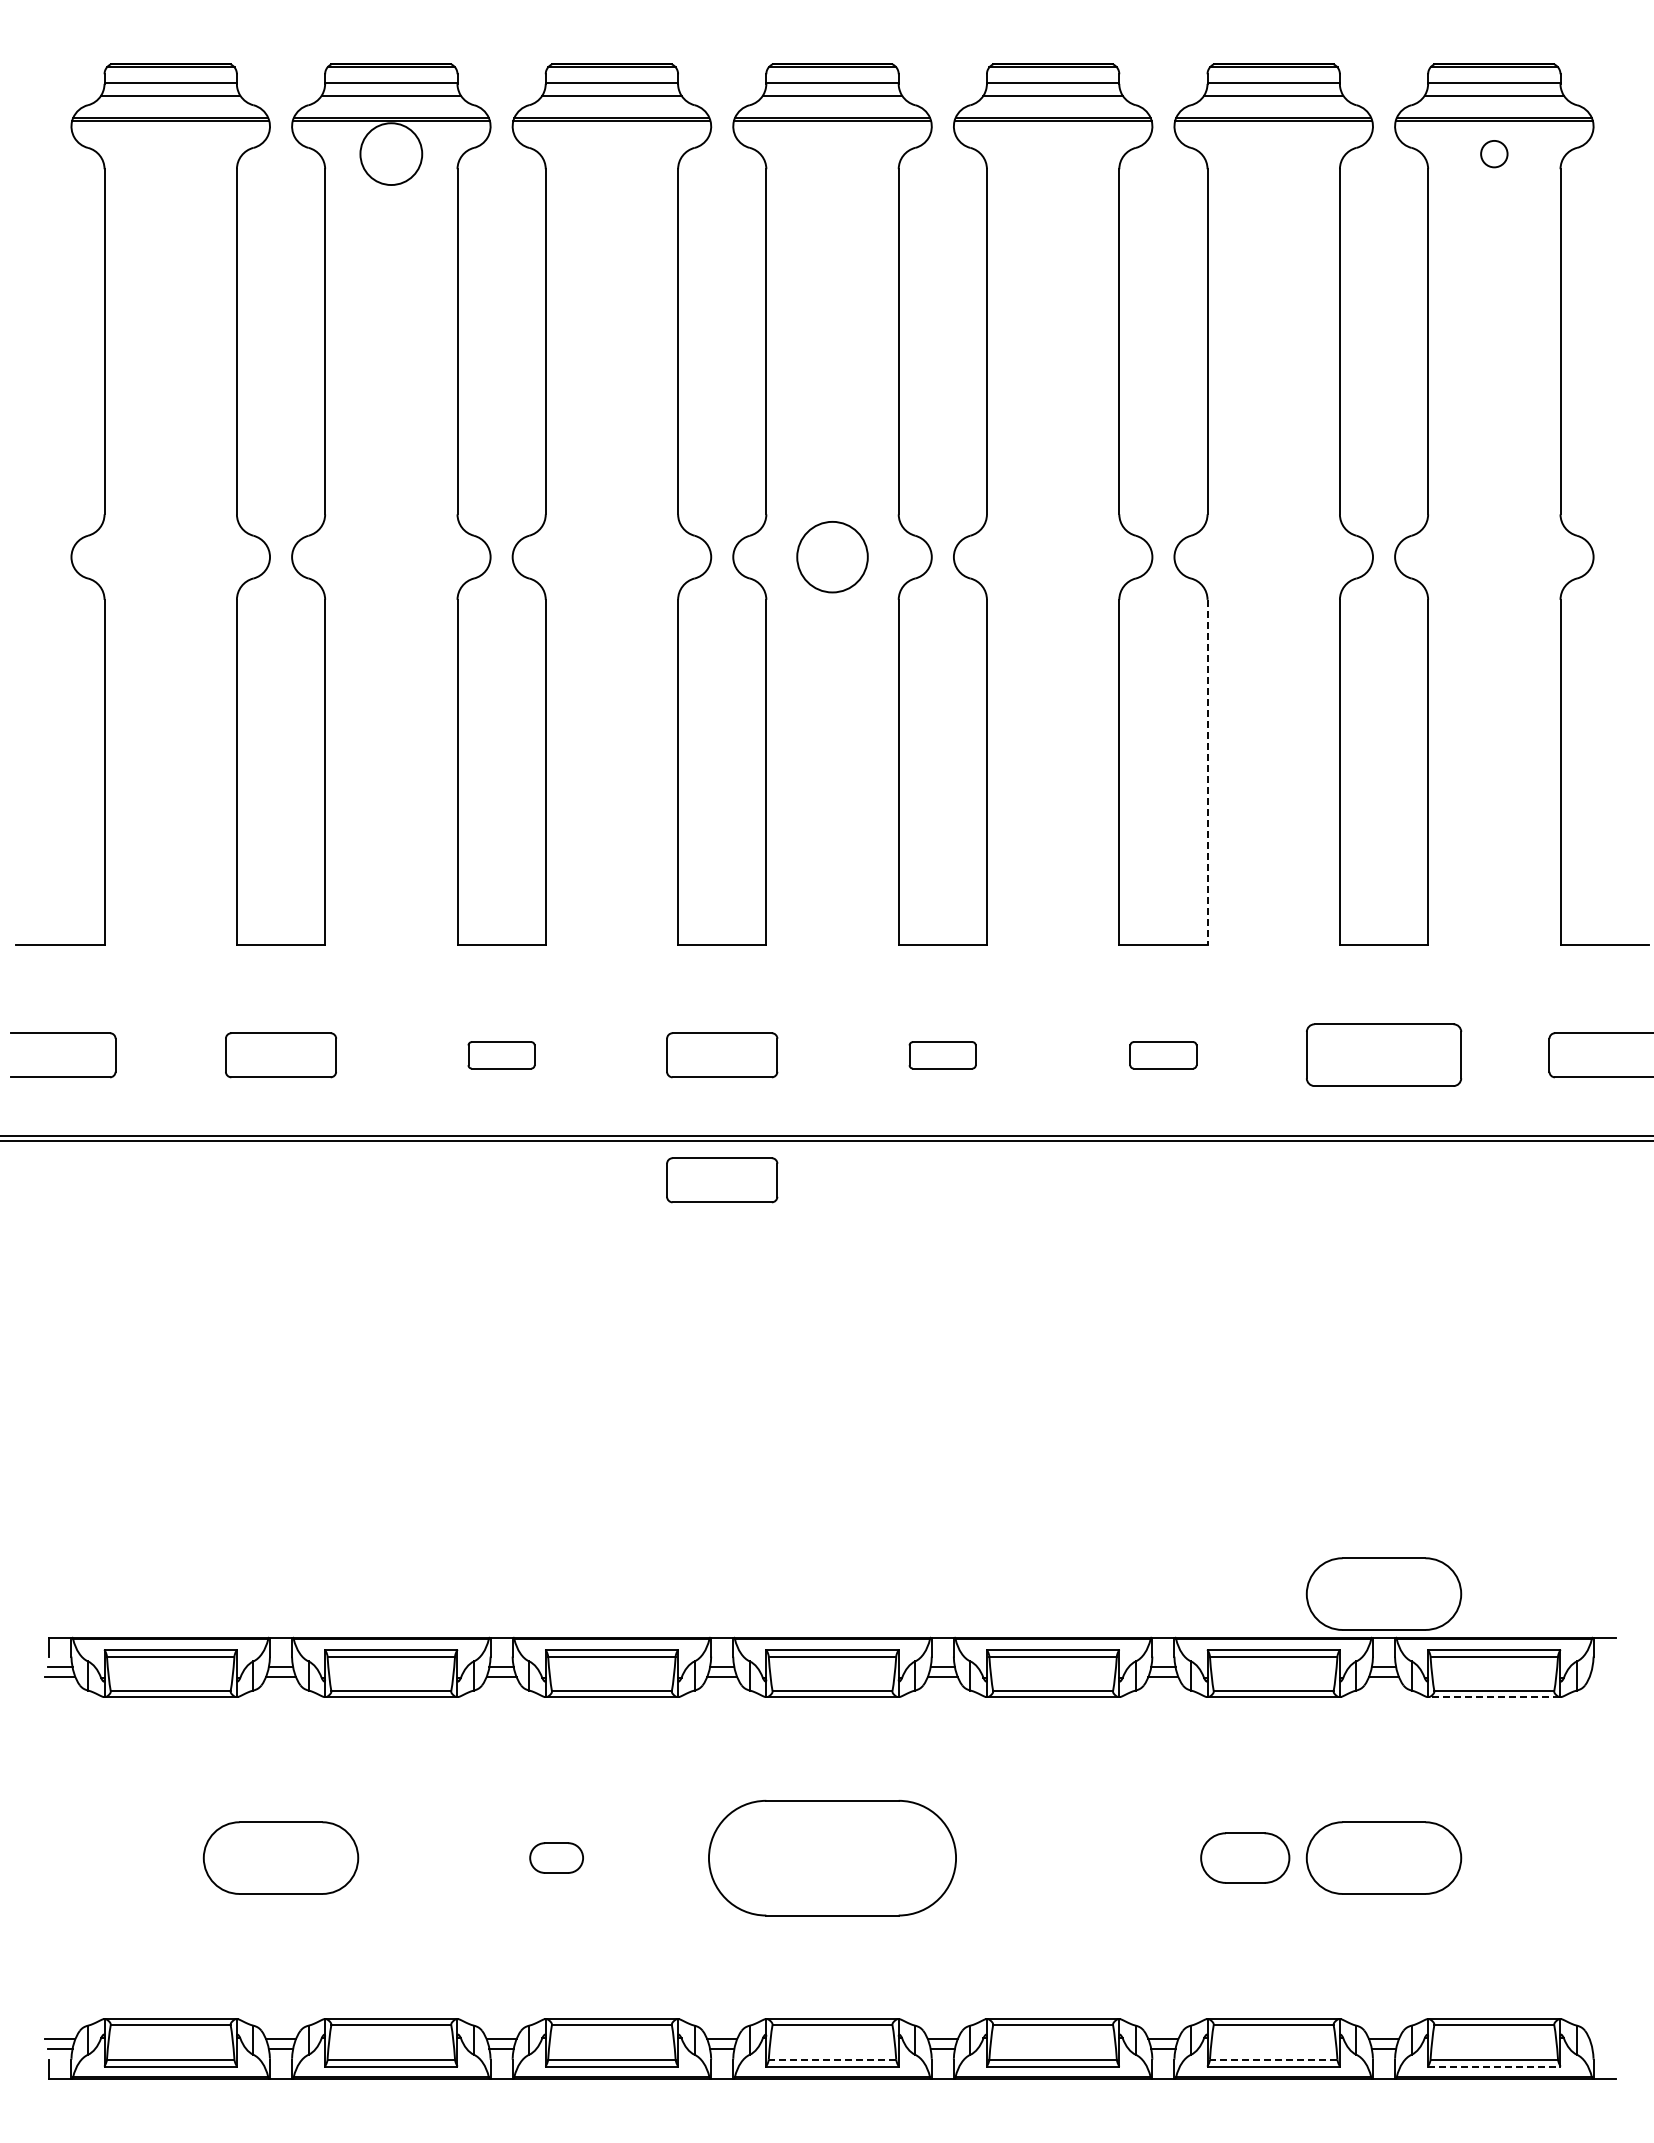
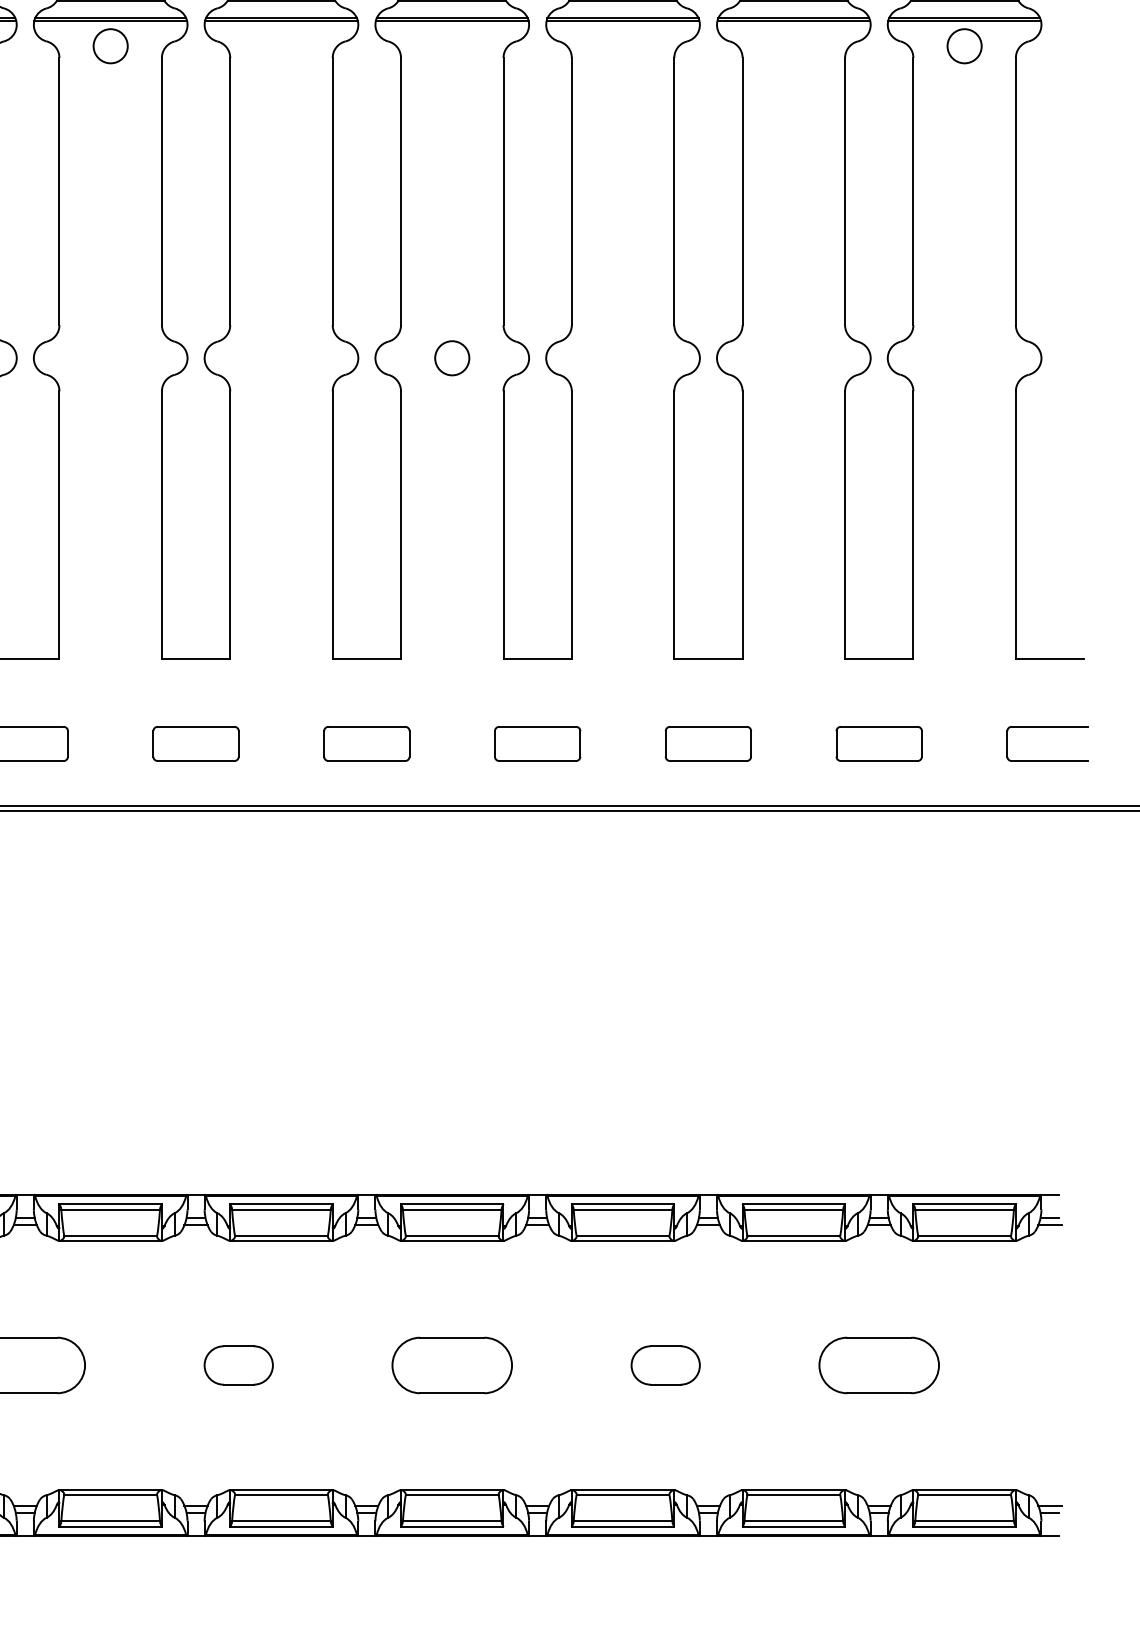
circle: (391, 154) -> (110, 46), size x0.71
circle: (1494, 154) -> (964, 46), size x1.67
circle: (832, 557) -> (452, 358), size x0.62
line: (1207, 772) -> (742, 525), dashed -> solid
part: (501, 1055) -> (195, 744), size x1.67
part: (942, 1055) -> (537, 744), size x1.67
part: (1163, 1055) -> (708, 744), size x1.67
part: (1383, 1055) -> (878, 744), size x0.71
part: (722, 1180) -> (367, 840), removed
part: (1383, 1593) -> (878, 1160), removed
line: (1604, 1667) -> (1049, 1217), added
line: (1604, 1677) -> (1049, 1225), added
line: (1493, 1697) -> (963, 1241), dashed -> solid
part: (556, 1857) -> (238, 1365), size x1.67
part: (832, 1857) -> (452, 1365), size x0.62
part: (1245, 1857) -> (665, 1365), moved
line: (1604, 2039) -> (1049, 1505), added
line: (1604, 2048) -> (1049, 1512), added
line: (832, 2059) -> (452, 1521), dashed -> solid
line: (1273, 2059) -> (793, 1521), dashed -> solid
line: (1494, 2066) -> (964, 1526), dashed -> solid

